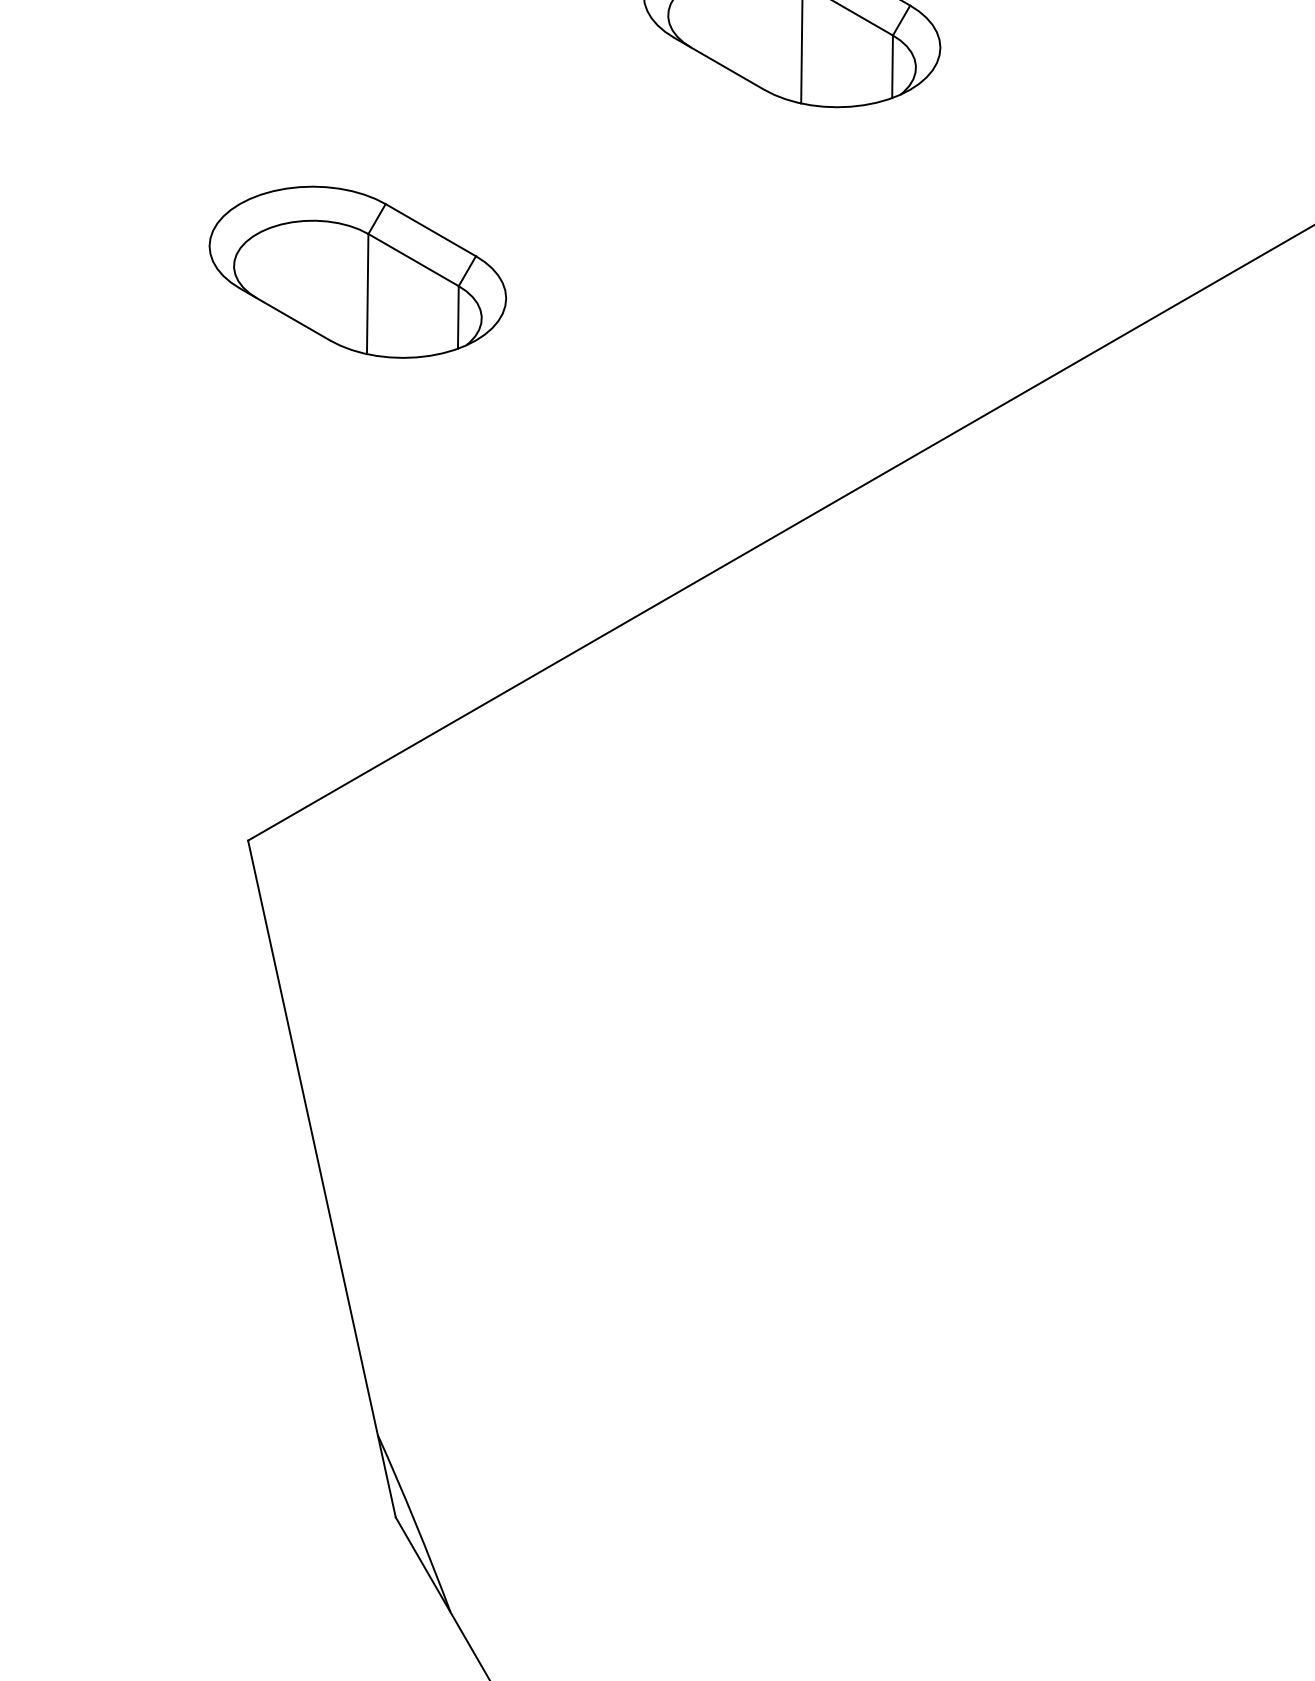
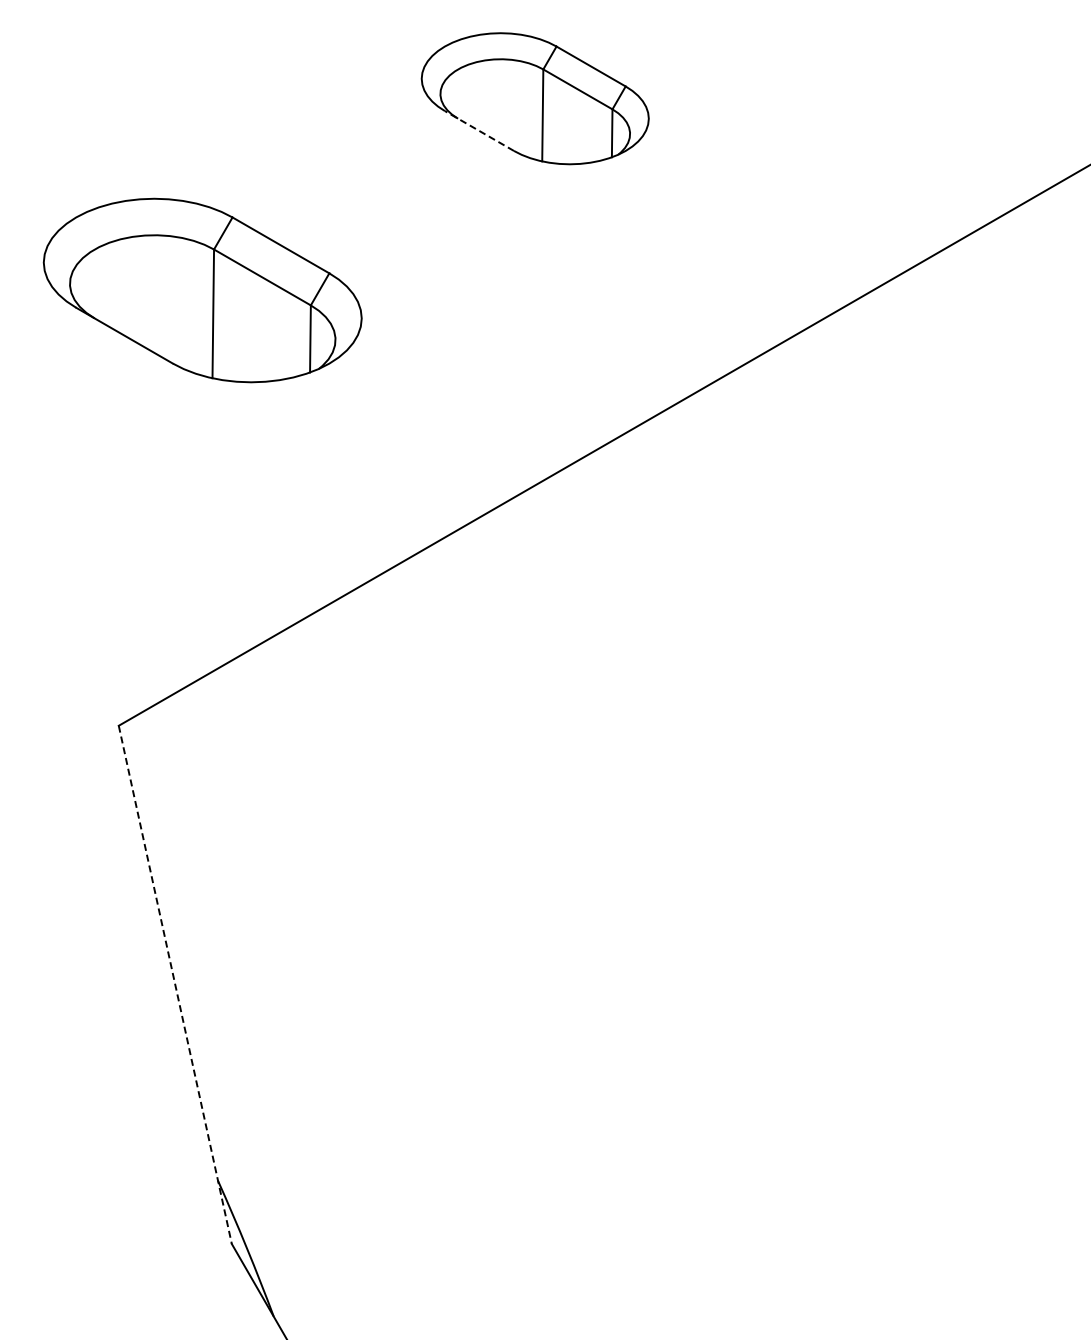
line: (719, 64) -> (479, 131), solid -> dashed
part: (357, 272) -> (202, 290), size x1.4
line: (322, 1179) -> (175, 985), solid -> dashed

